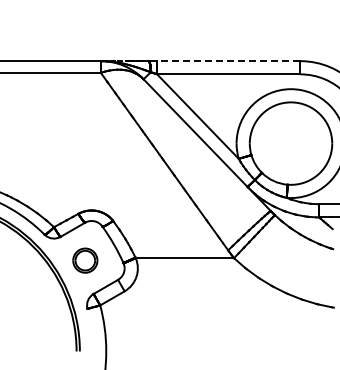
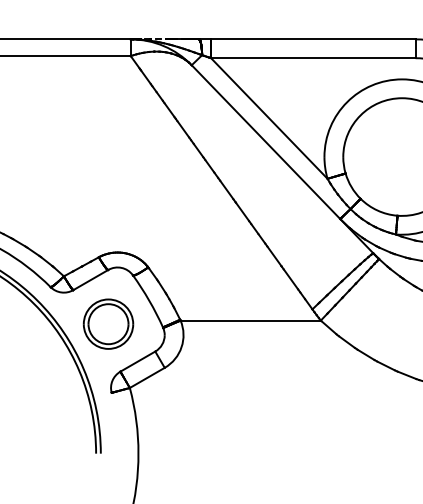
line: (228, 61) -> (312, 39), dashed -> solid
part: (85, 260) -> (108, 323), size x1.43

